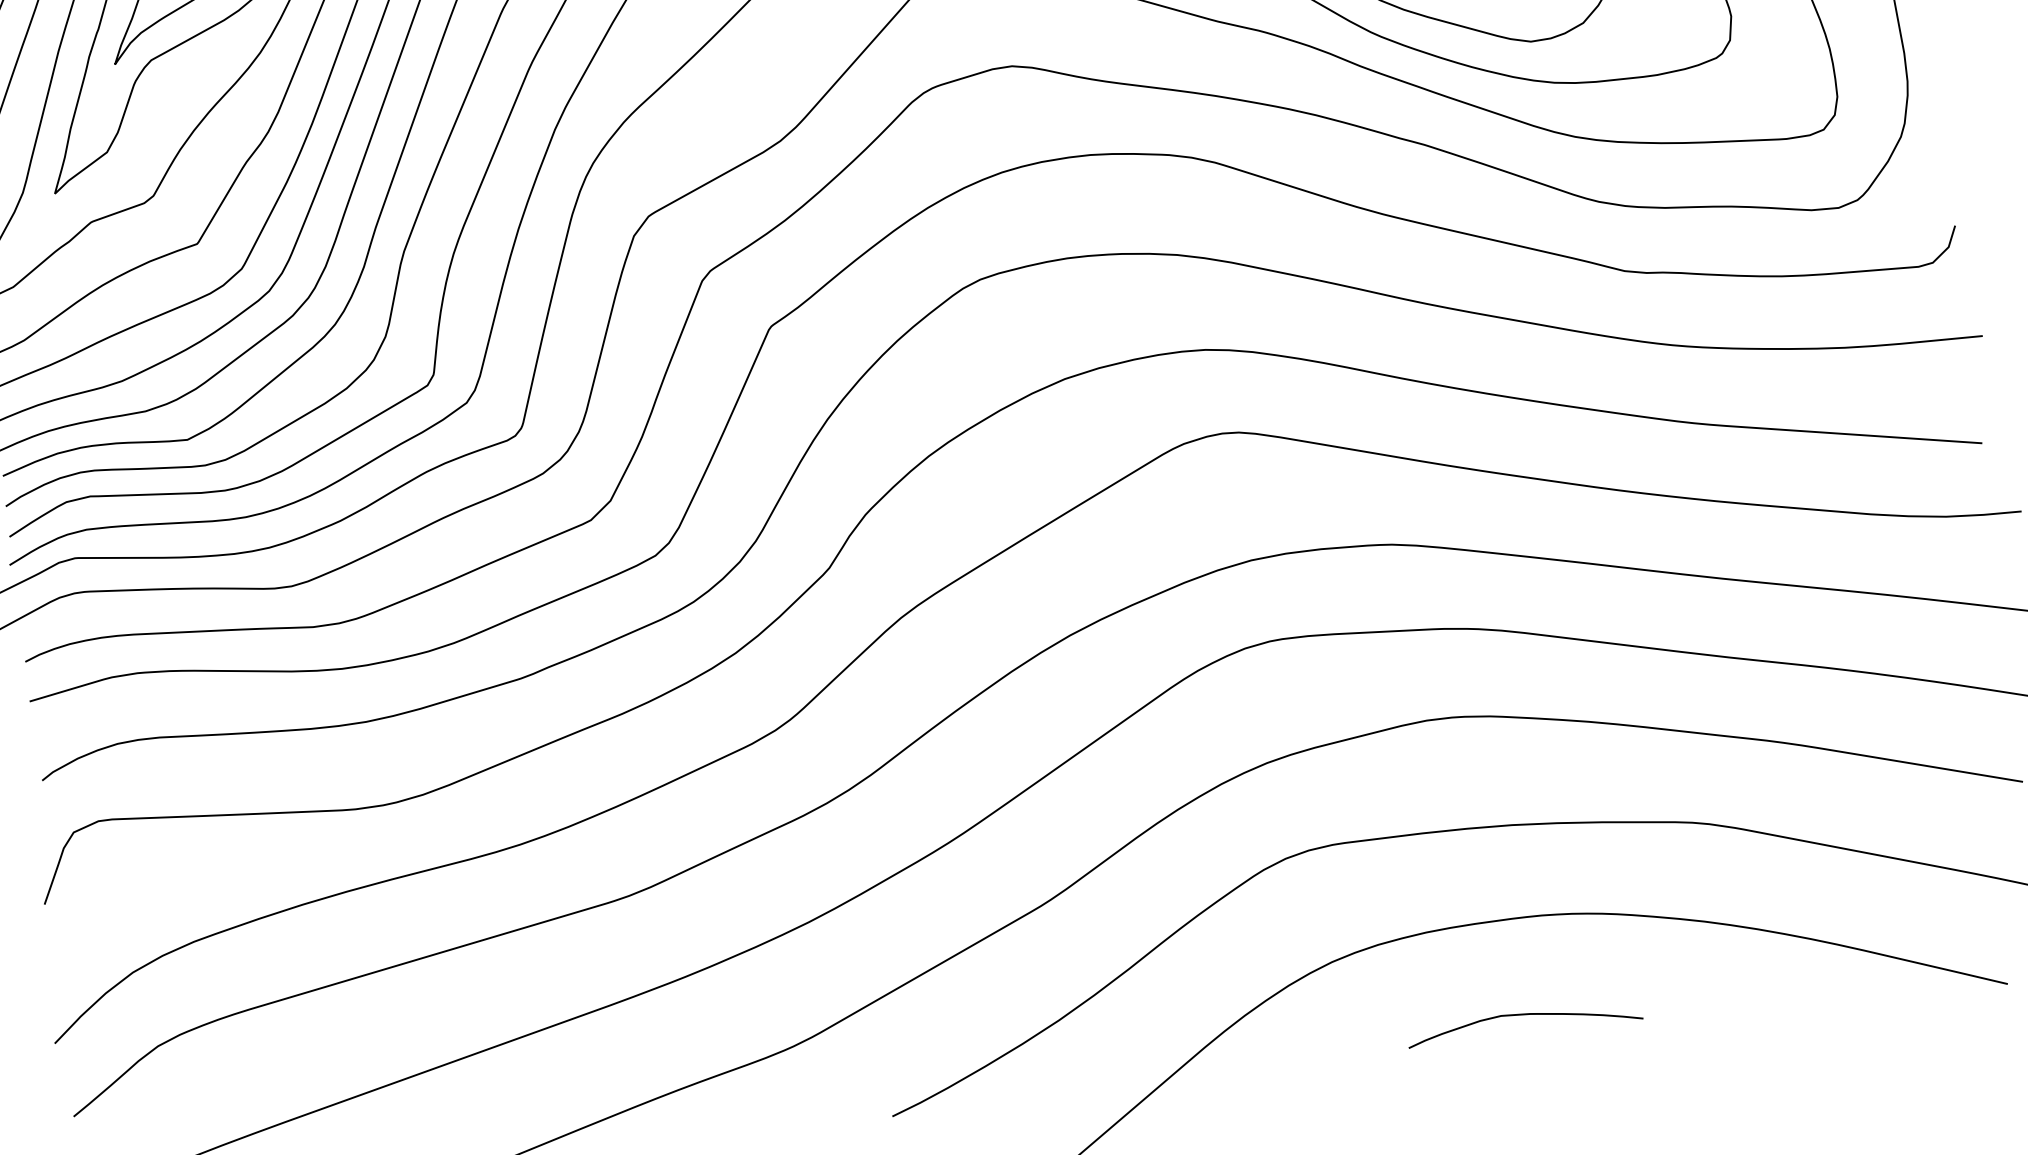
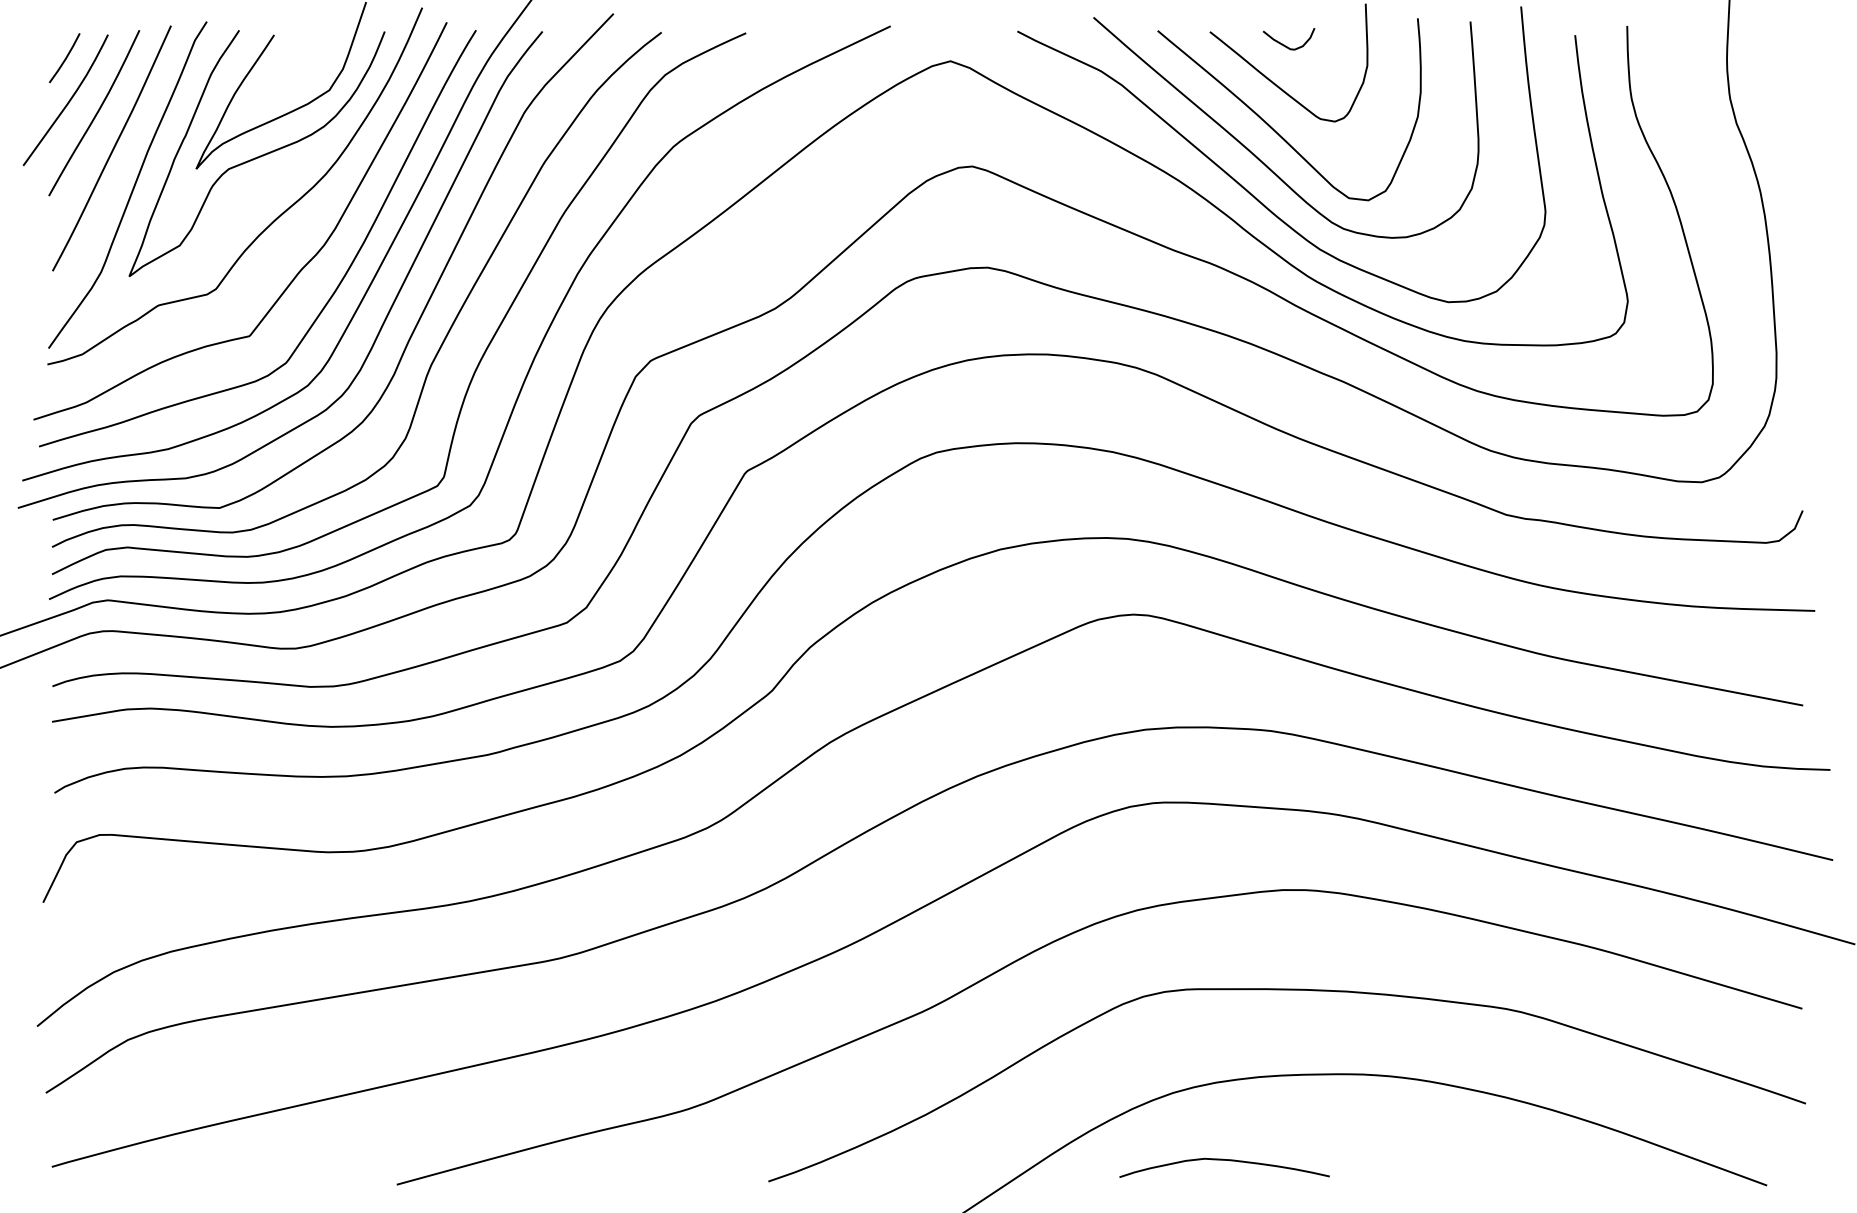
curve: (1523, 1015) -> (1224, 1160), moved

